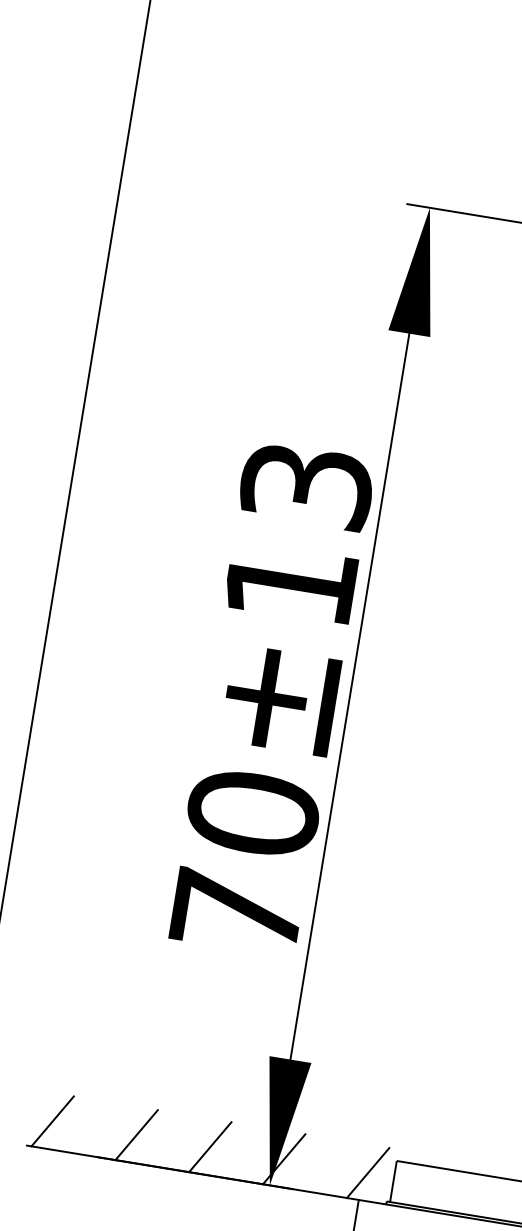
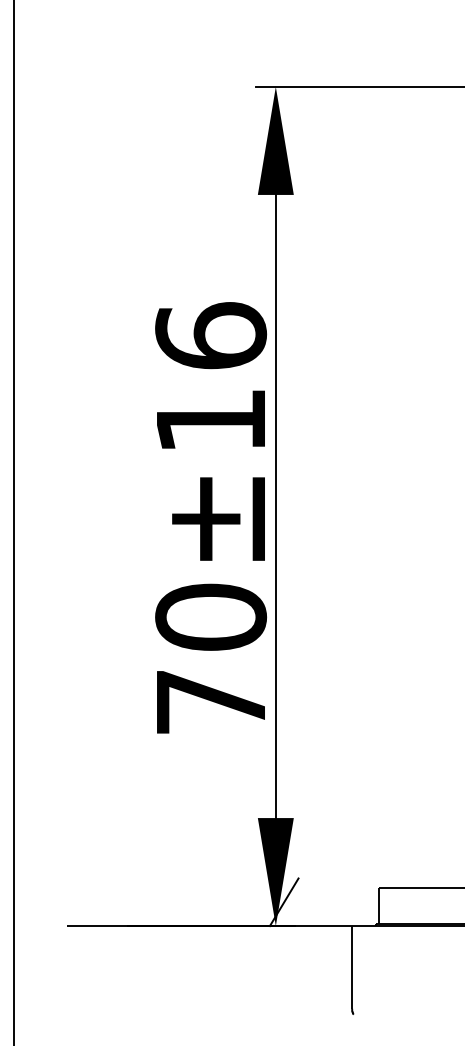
text: (307, 485) -> (211, 335), 70±13 -> 70±16
line: (52, 1121) -> (85, 902), removed
line: (136, 1135) -> (157, 902), removed
line: (209, 1147) -> (220, 902), removed
line: (367, 1173) -> (355, 902), removed

